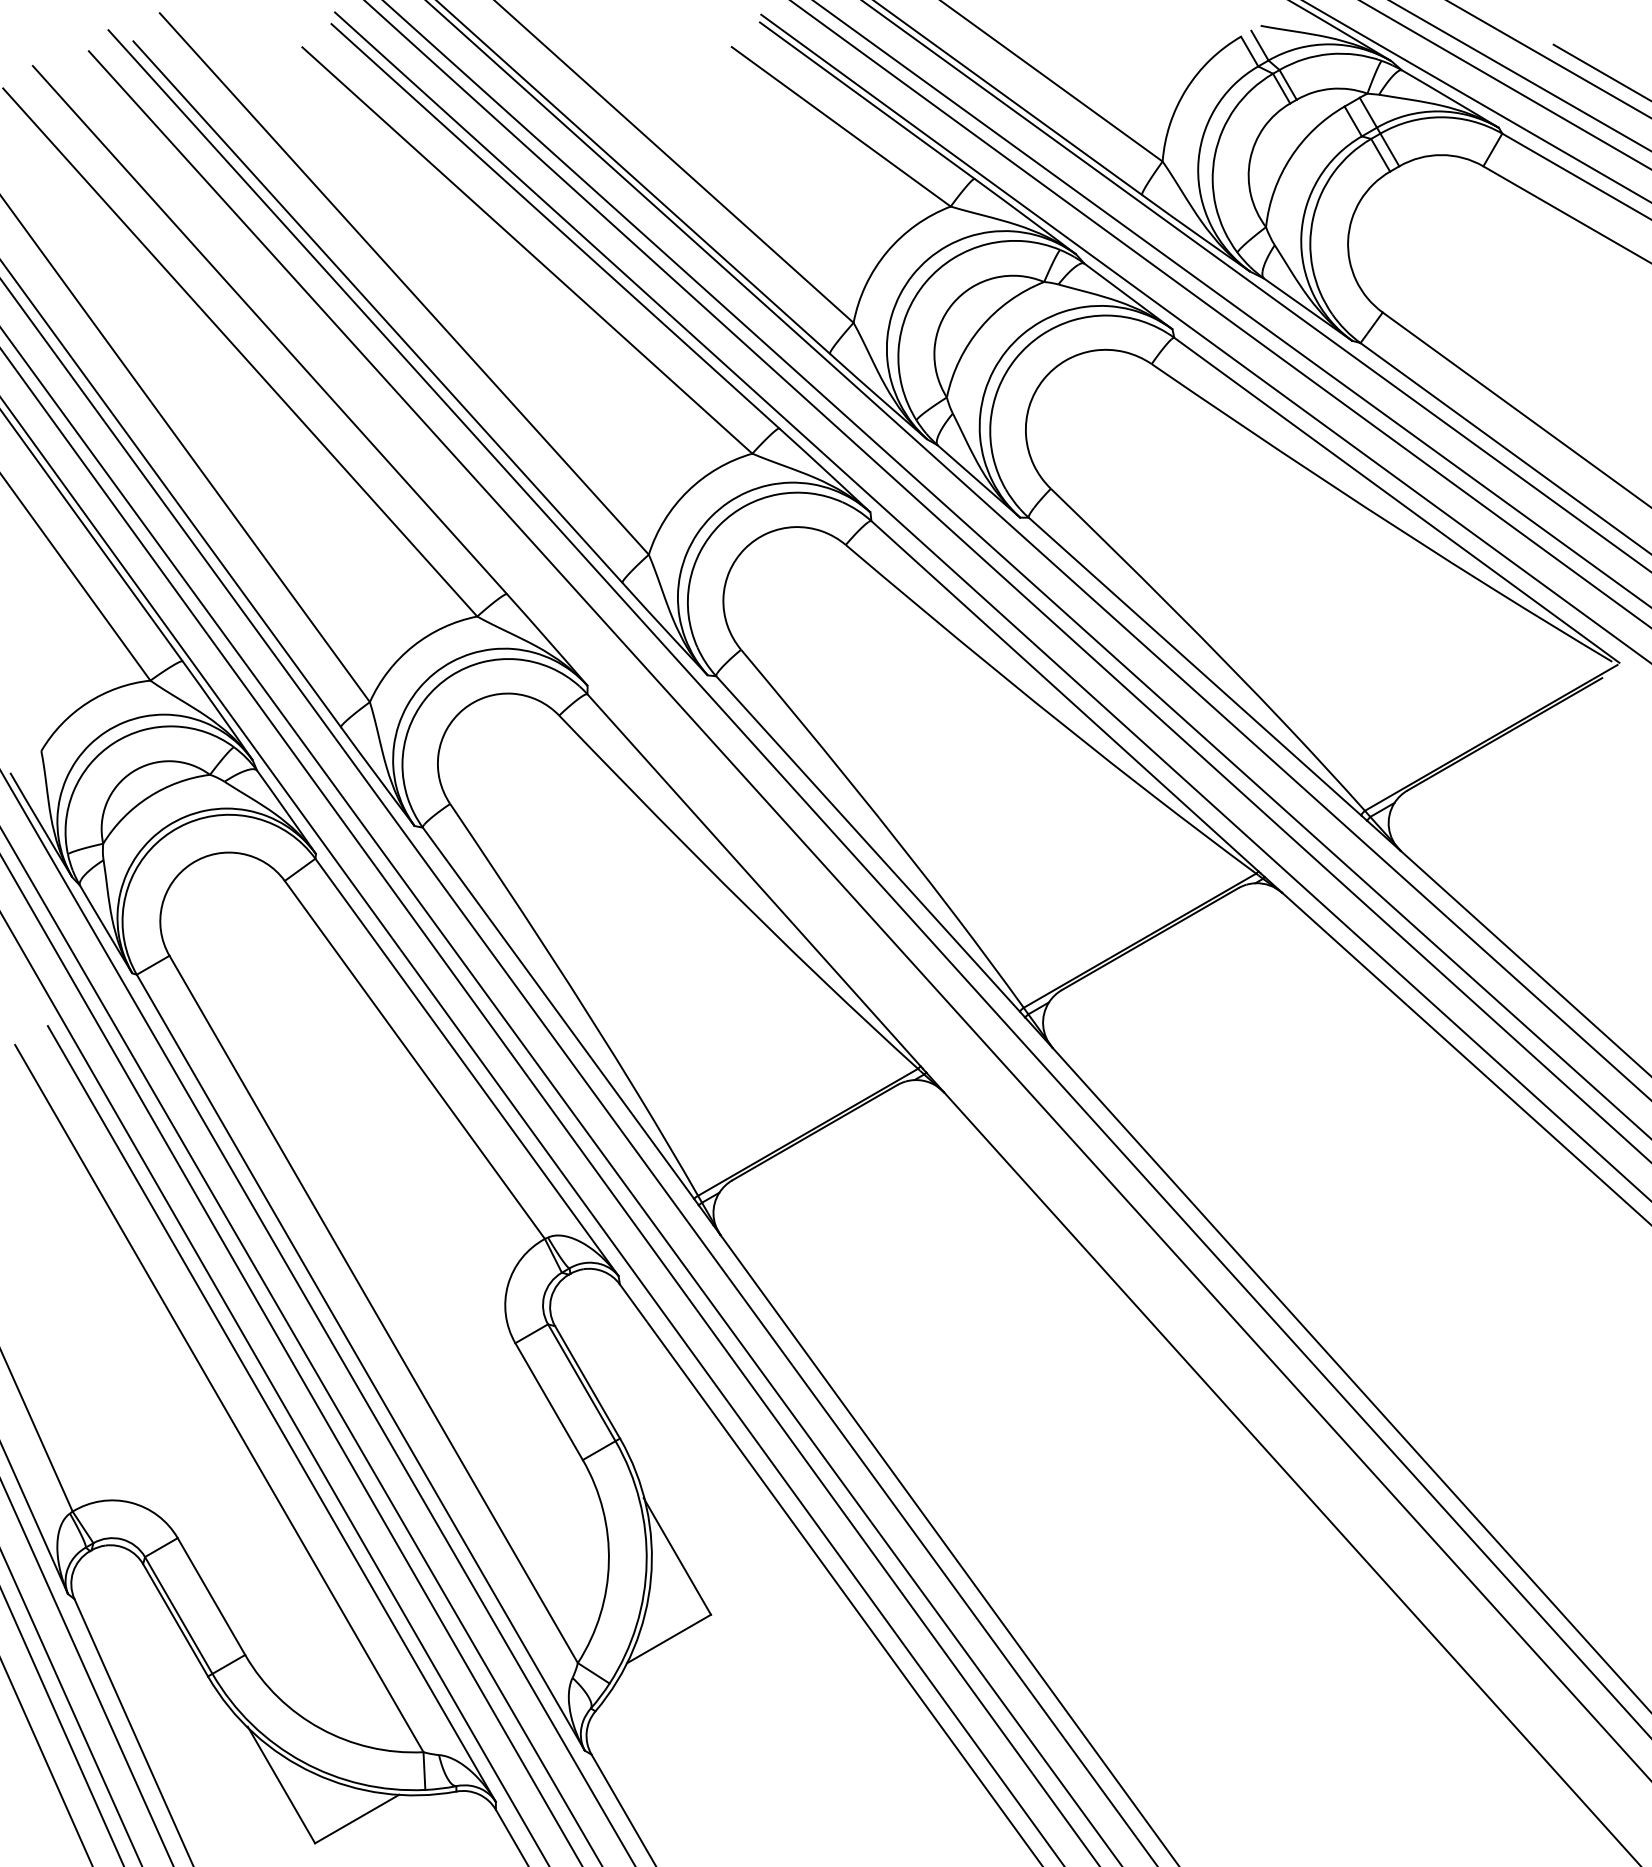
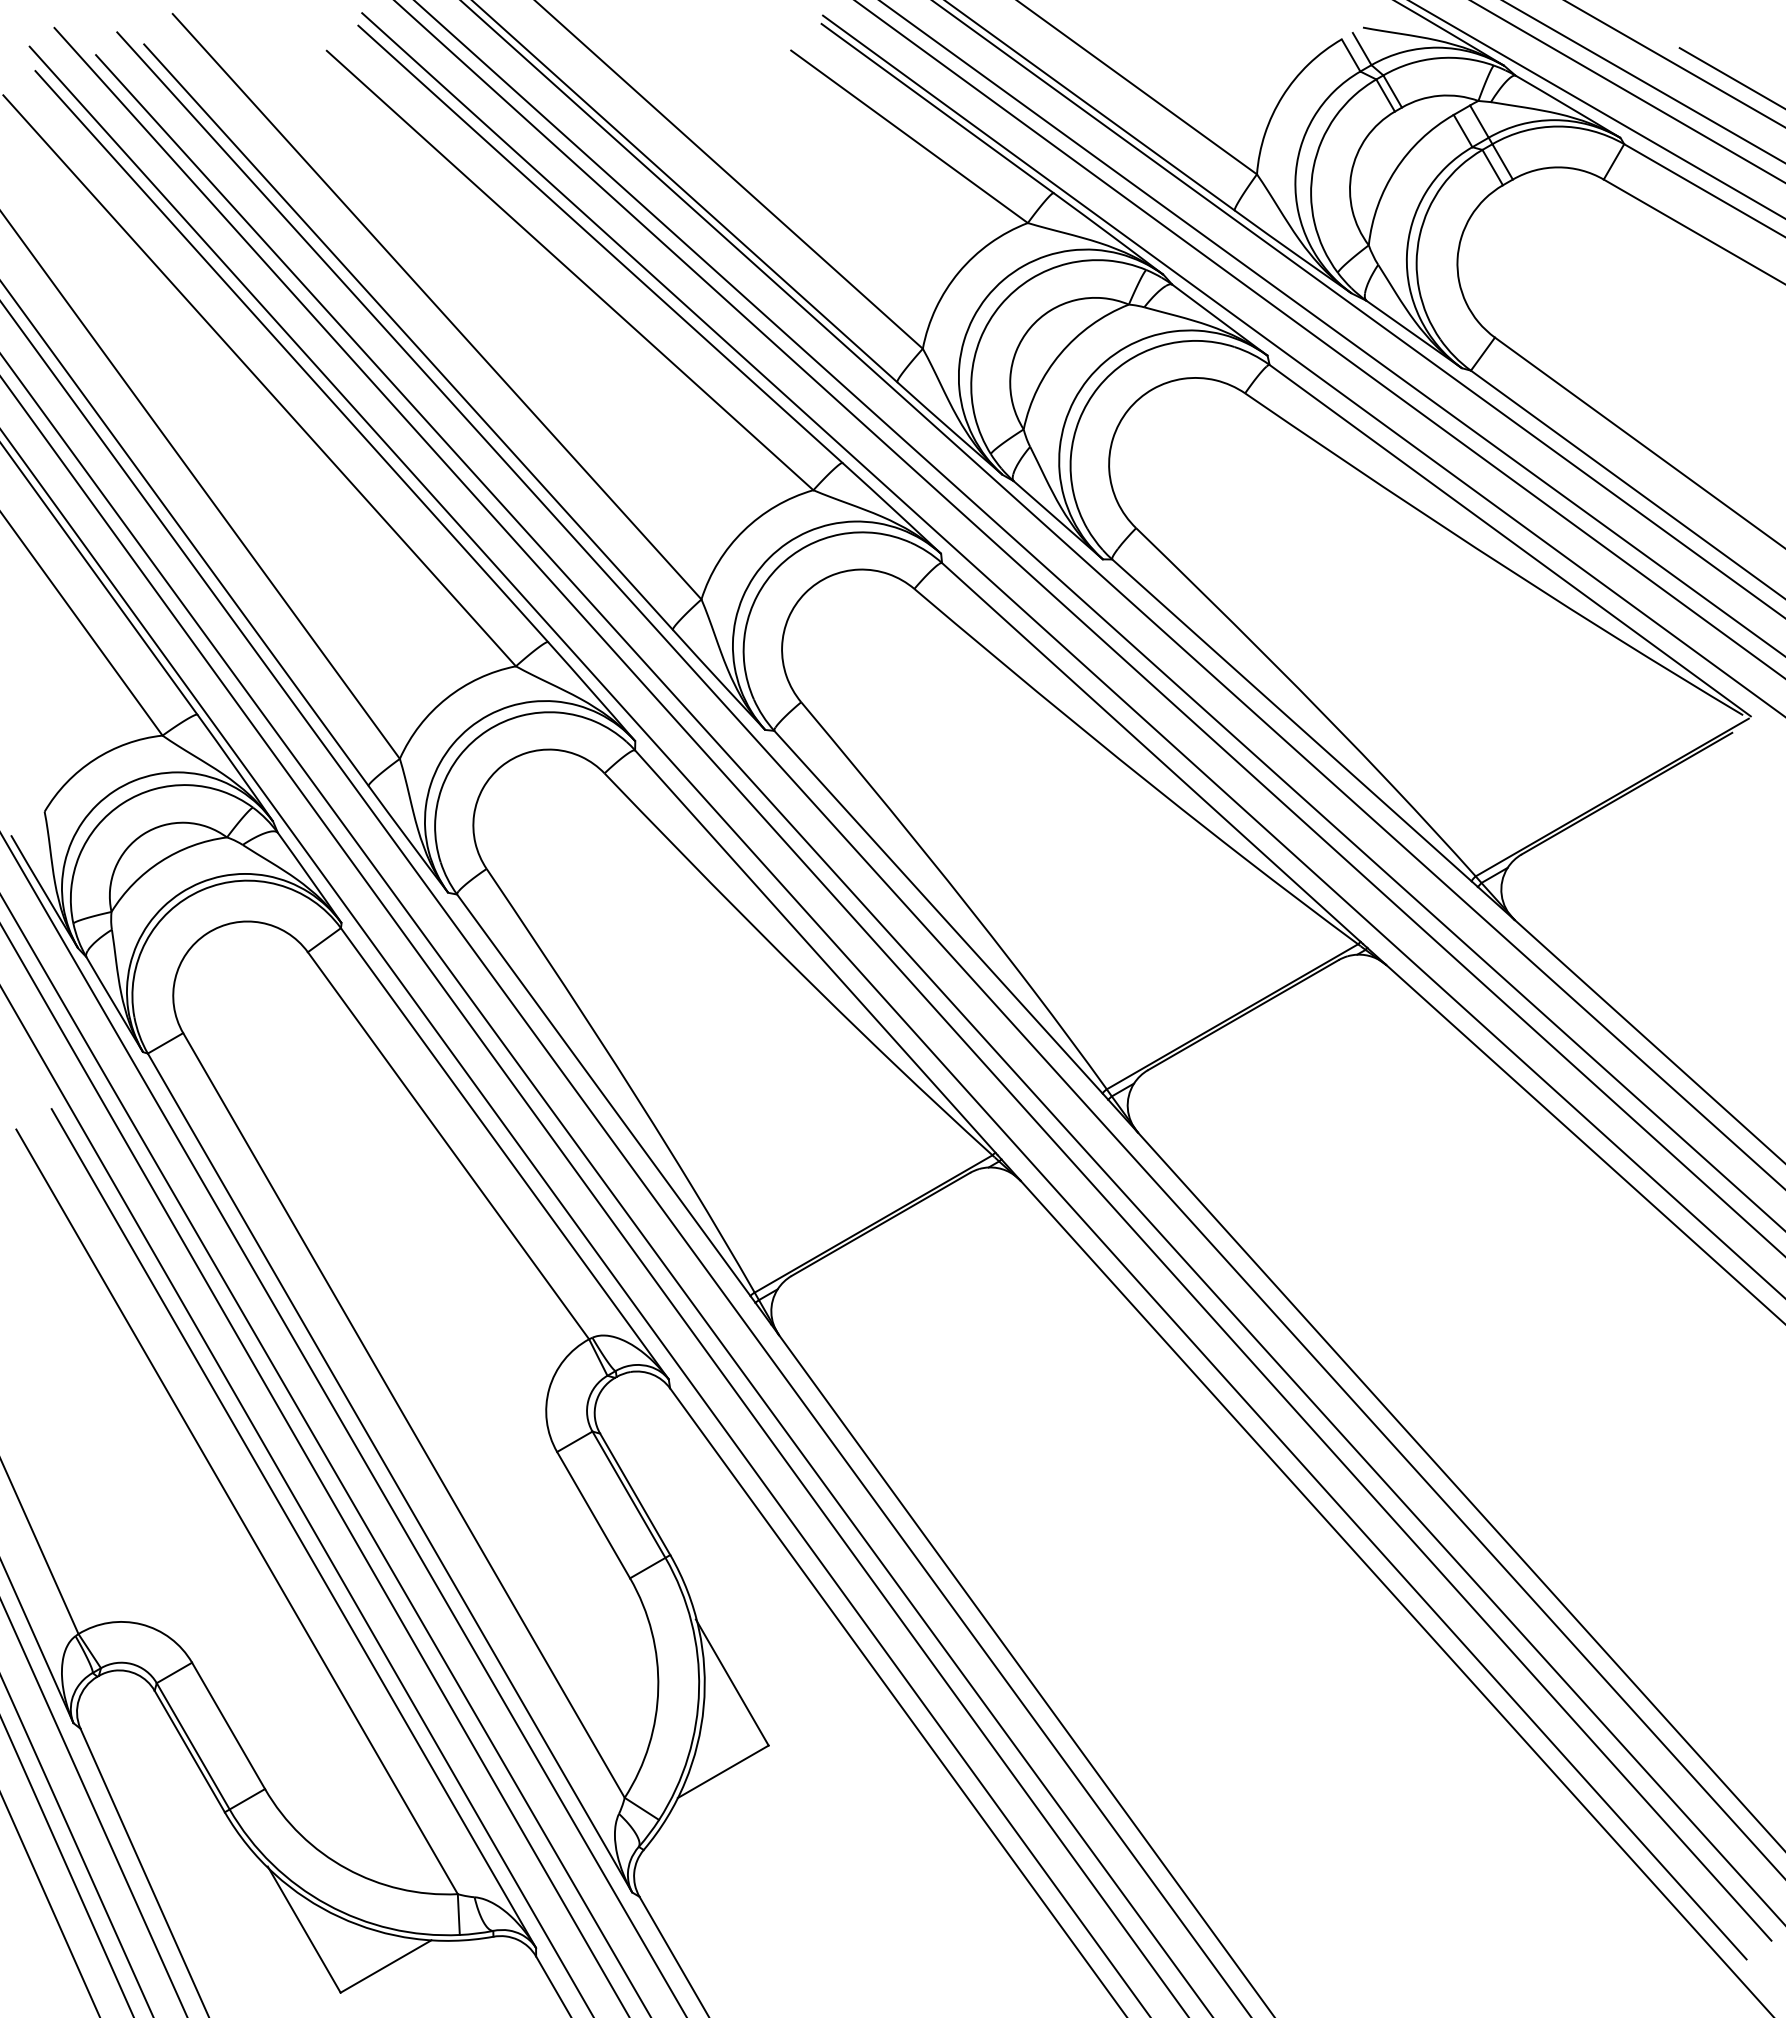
line: (844, 909) -> (912, 983), added
line: (820, 927) -> (887, 1002), added

